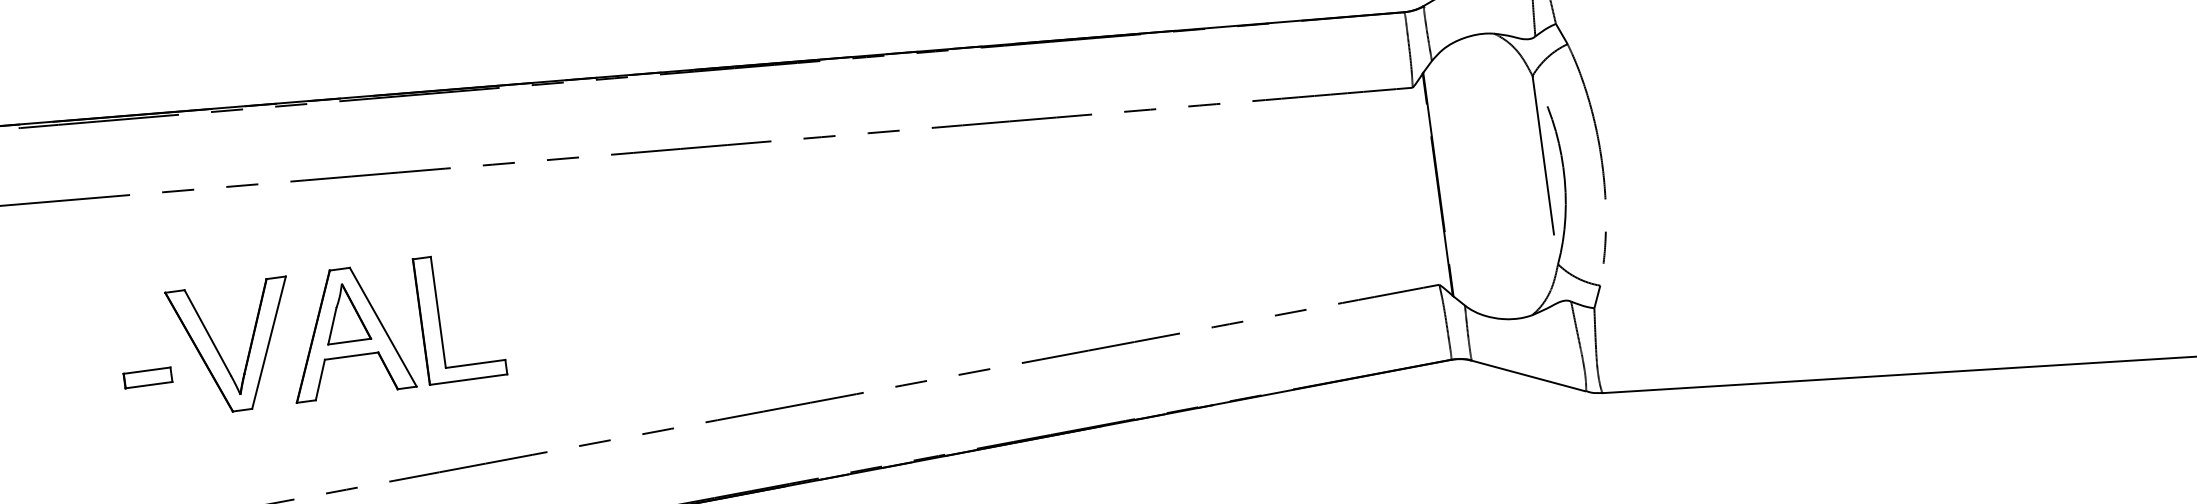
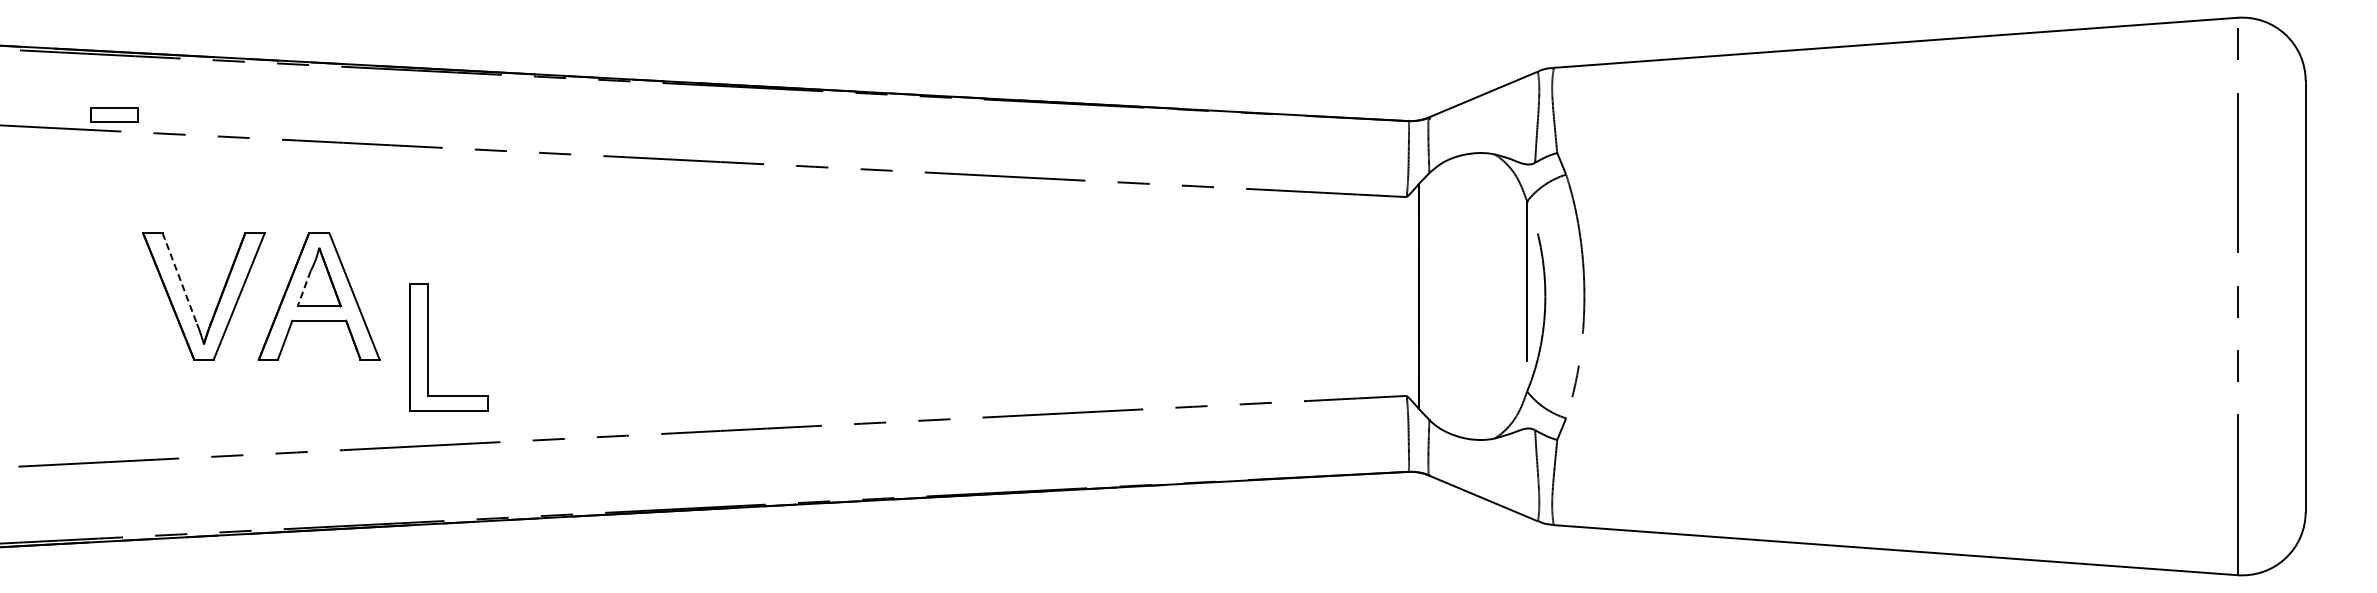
part: (439, 319) -> (428, 347), moved
line: (332, 326) -> (304, 288), solid -> dashed
line: (207, 332) -> (179, 278), solid -> dashed
part: (147, 377) -> (114, 114), moved

